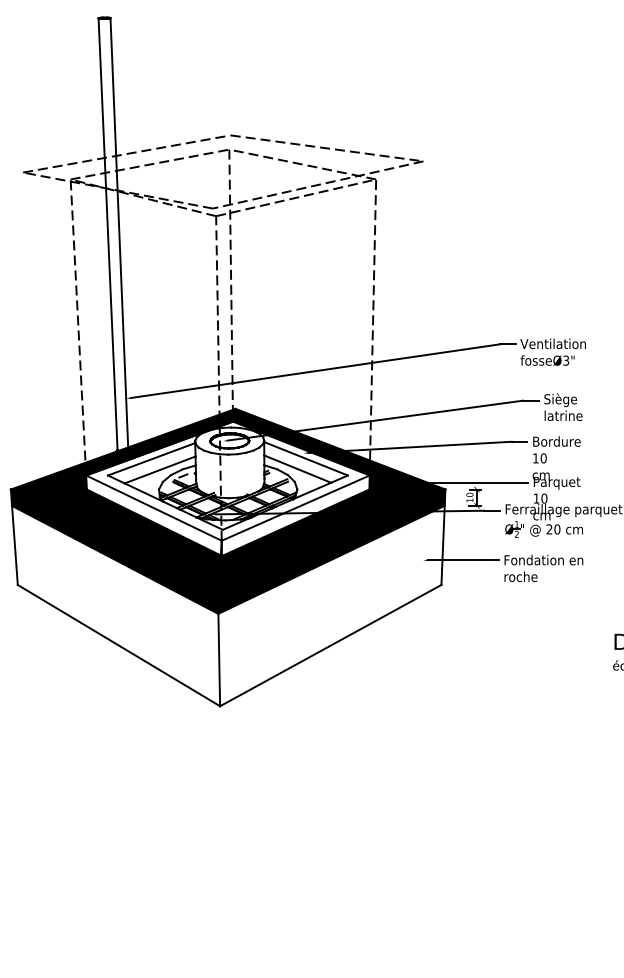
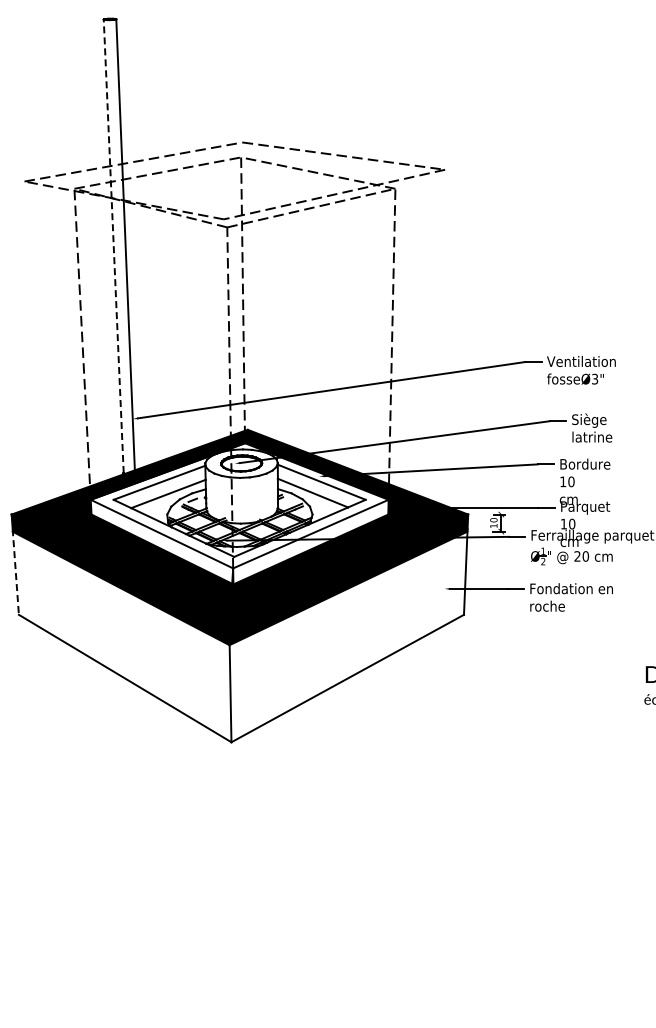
line: (107, 234) -> (113, 246), solid -> dashed
line: (14, 544) -> (15, 572), solid -> dashed

